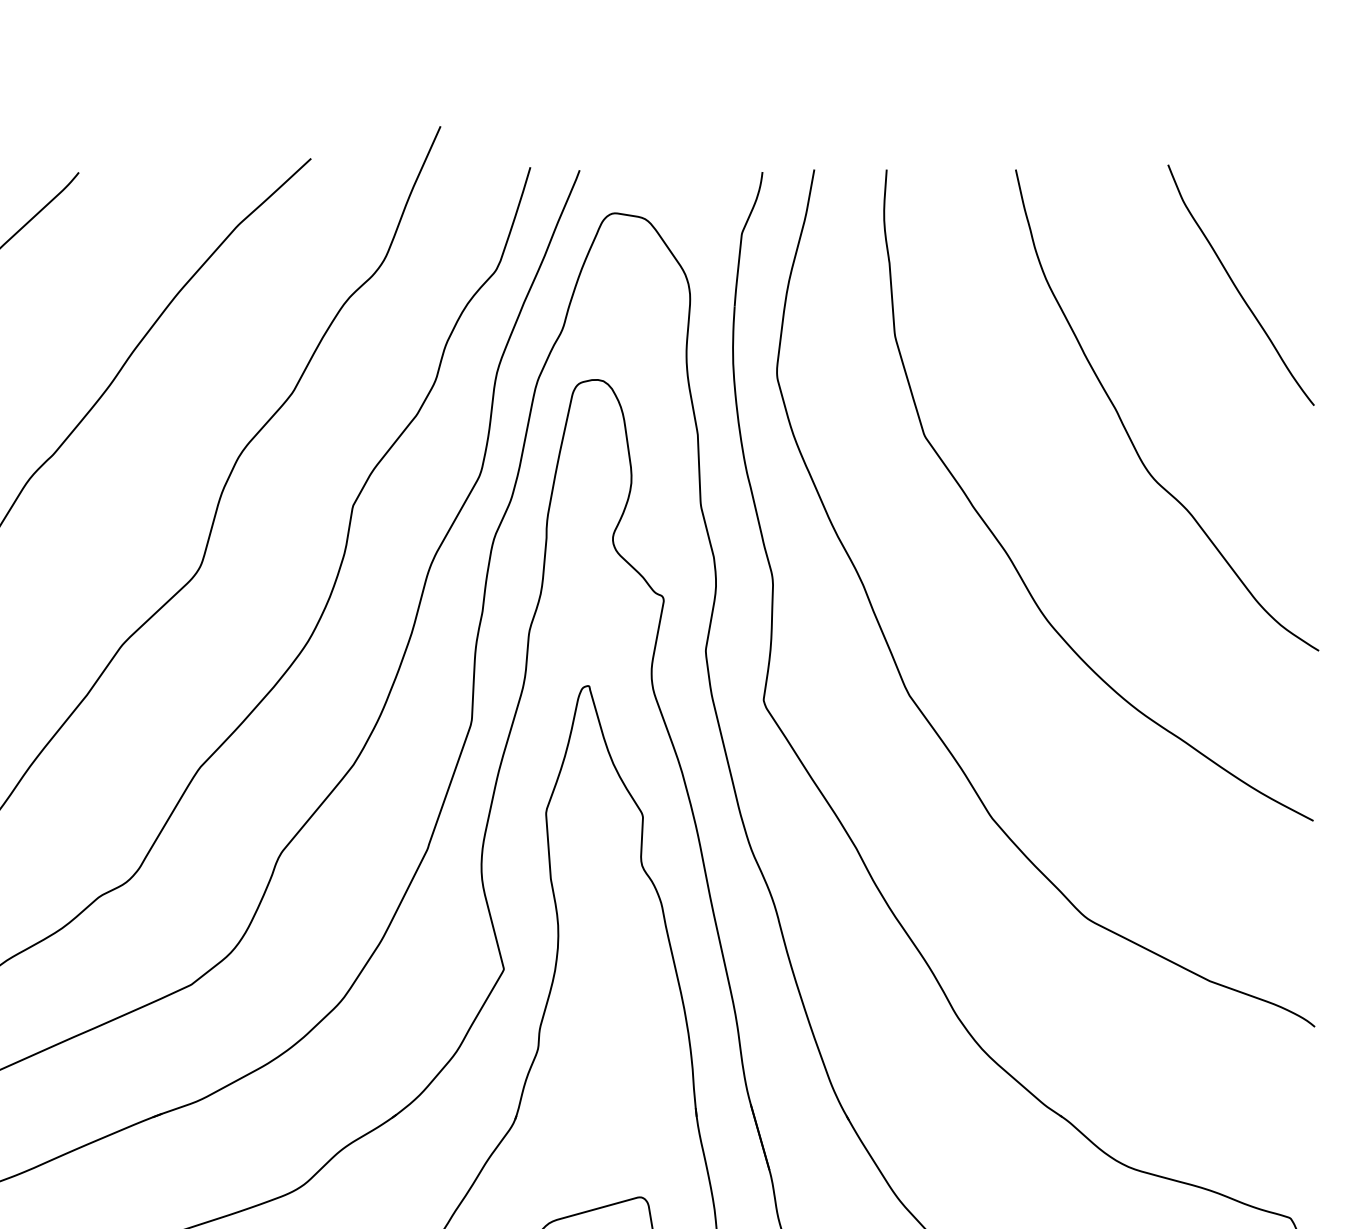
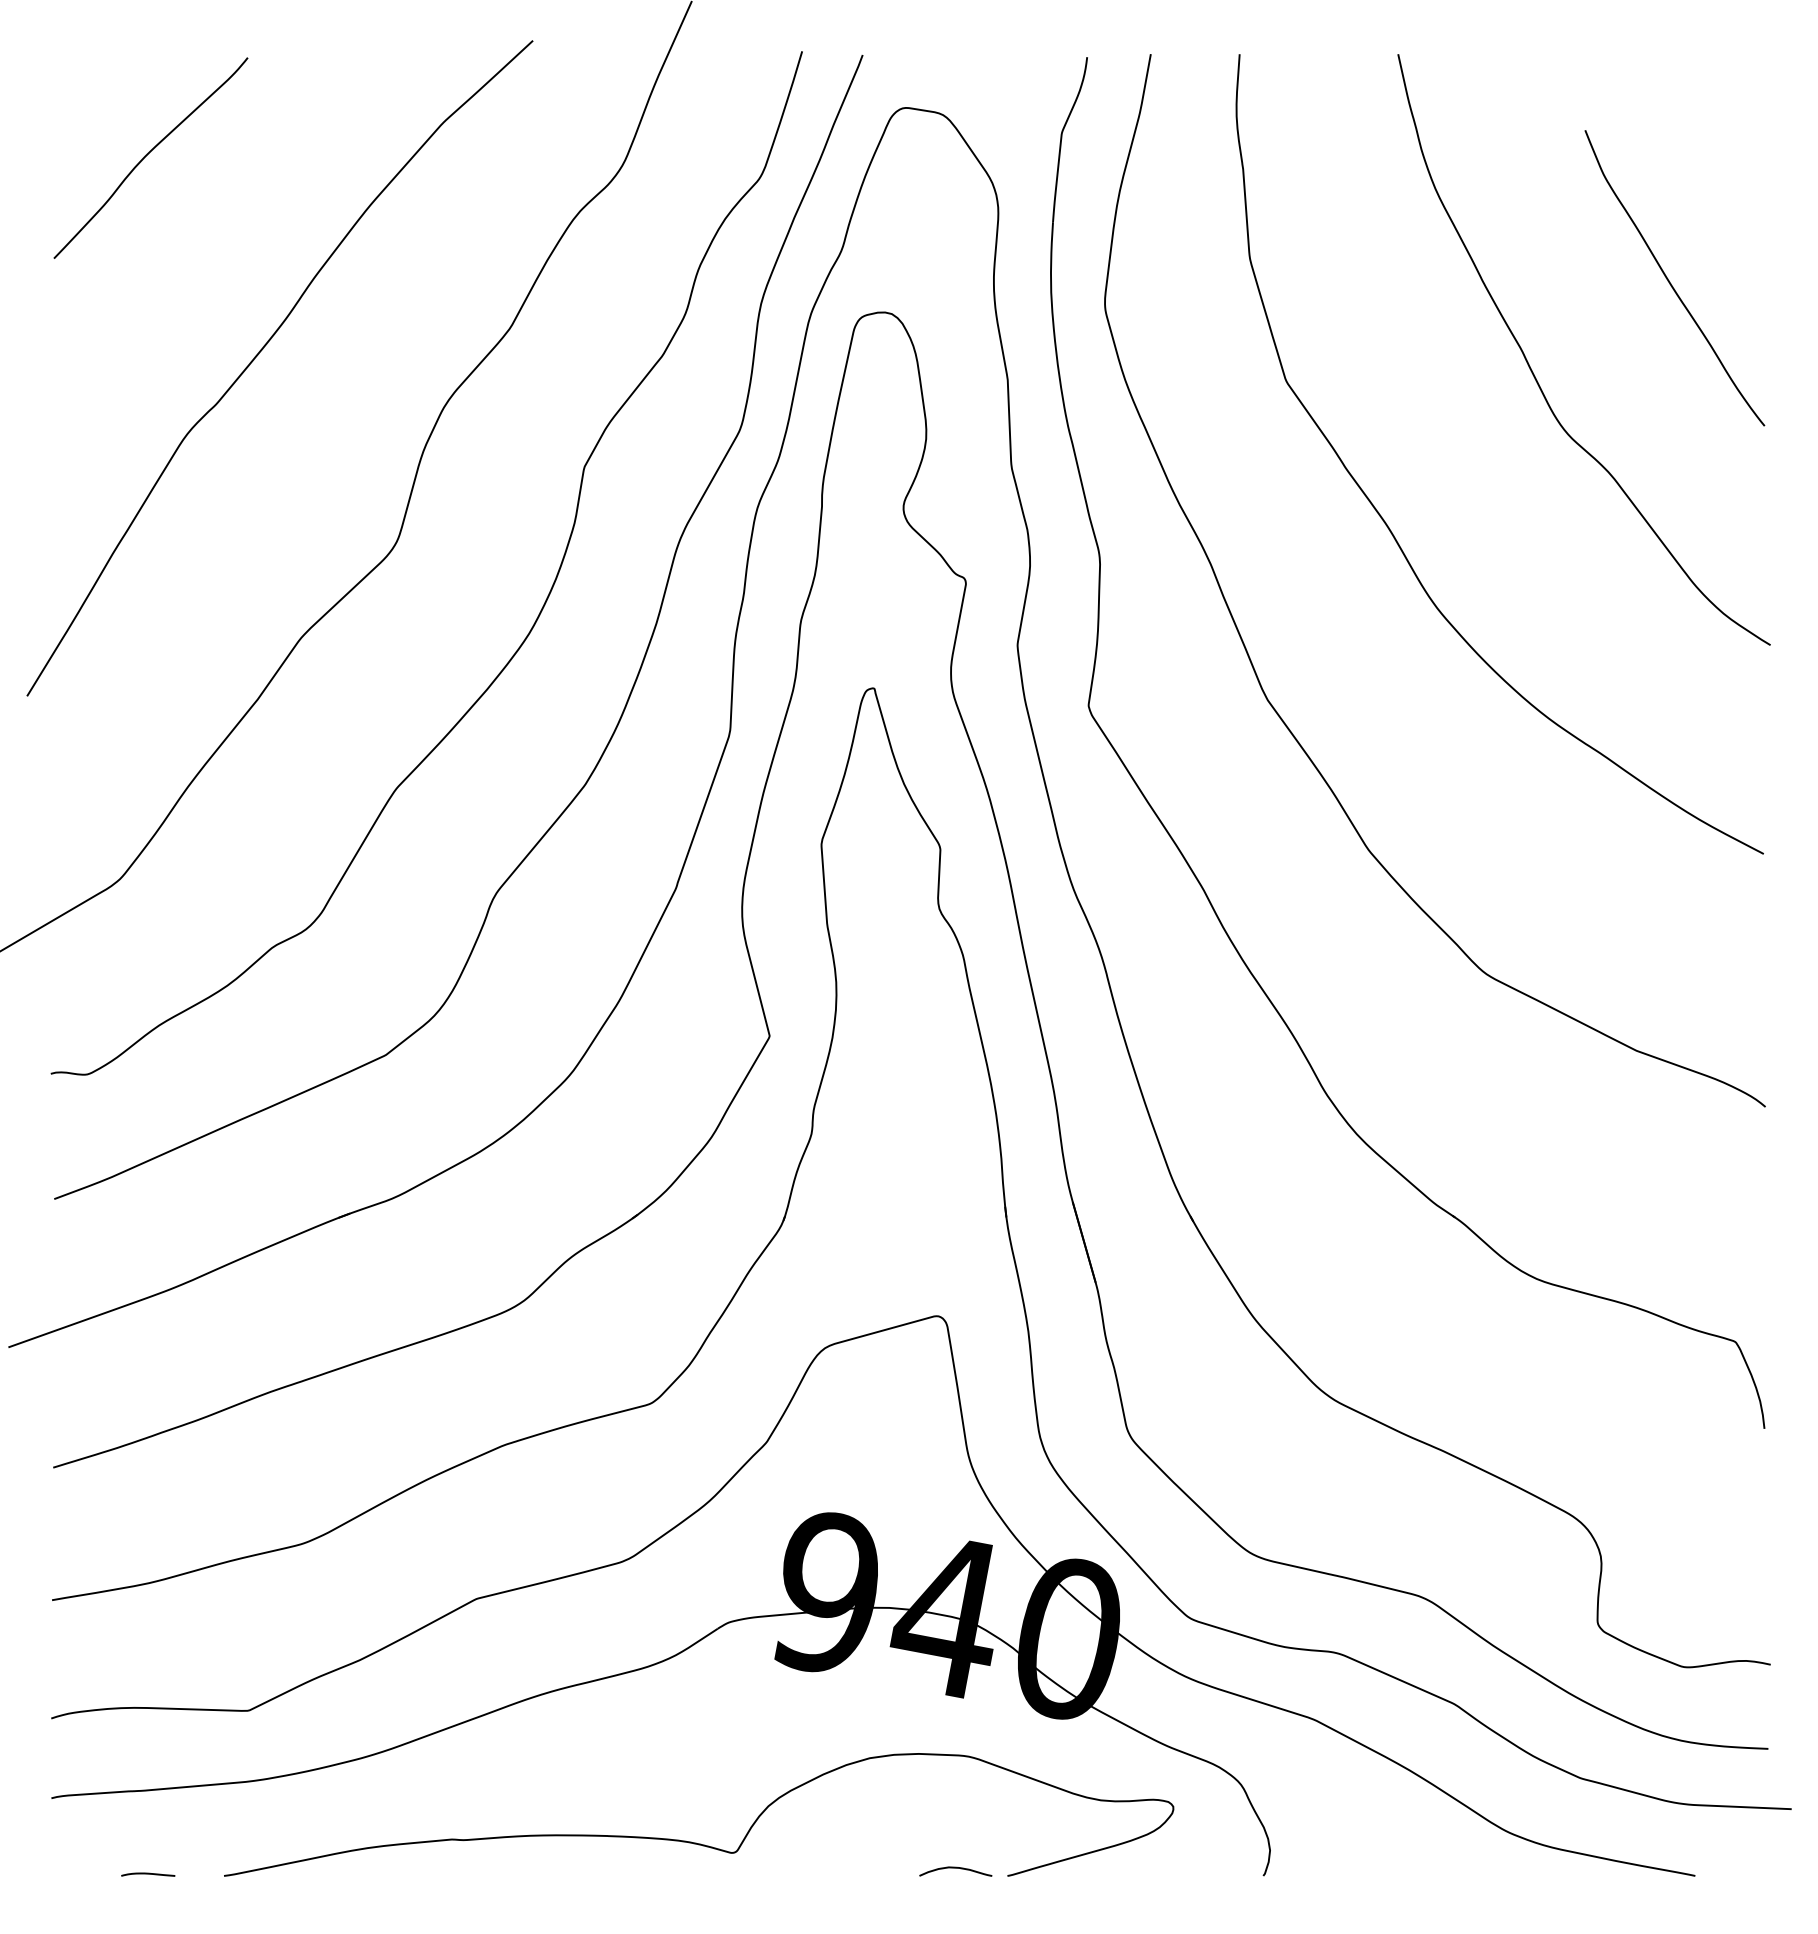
curve: (1236, 287) -> (1669, 280), moved

